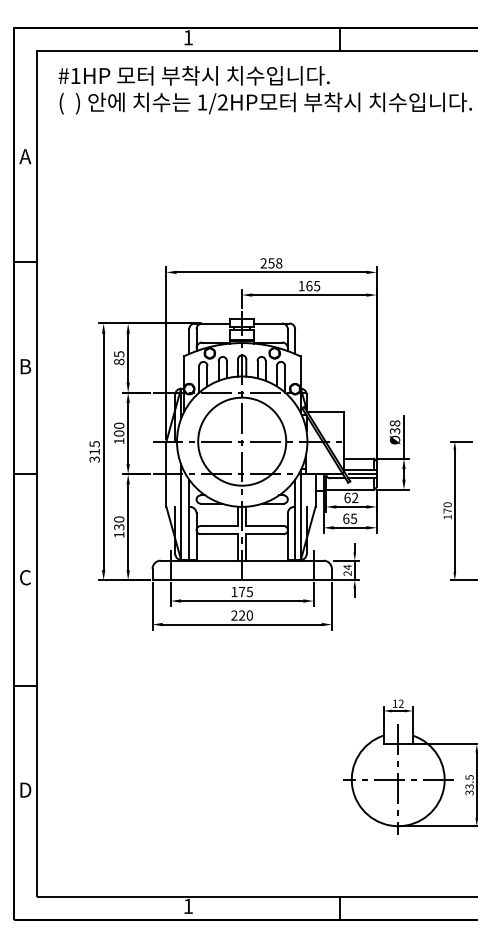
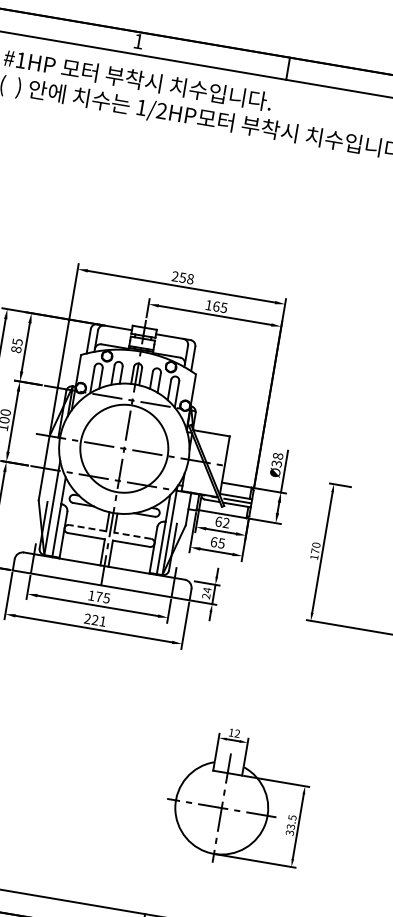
line: (219, 526) -> (87, 528), solid -> dashed
line: (265, 526) -> (133, 536), solid -> dashed
text: (249, 615) -> (102, 621), 220 -> 221

